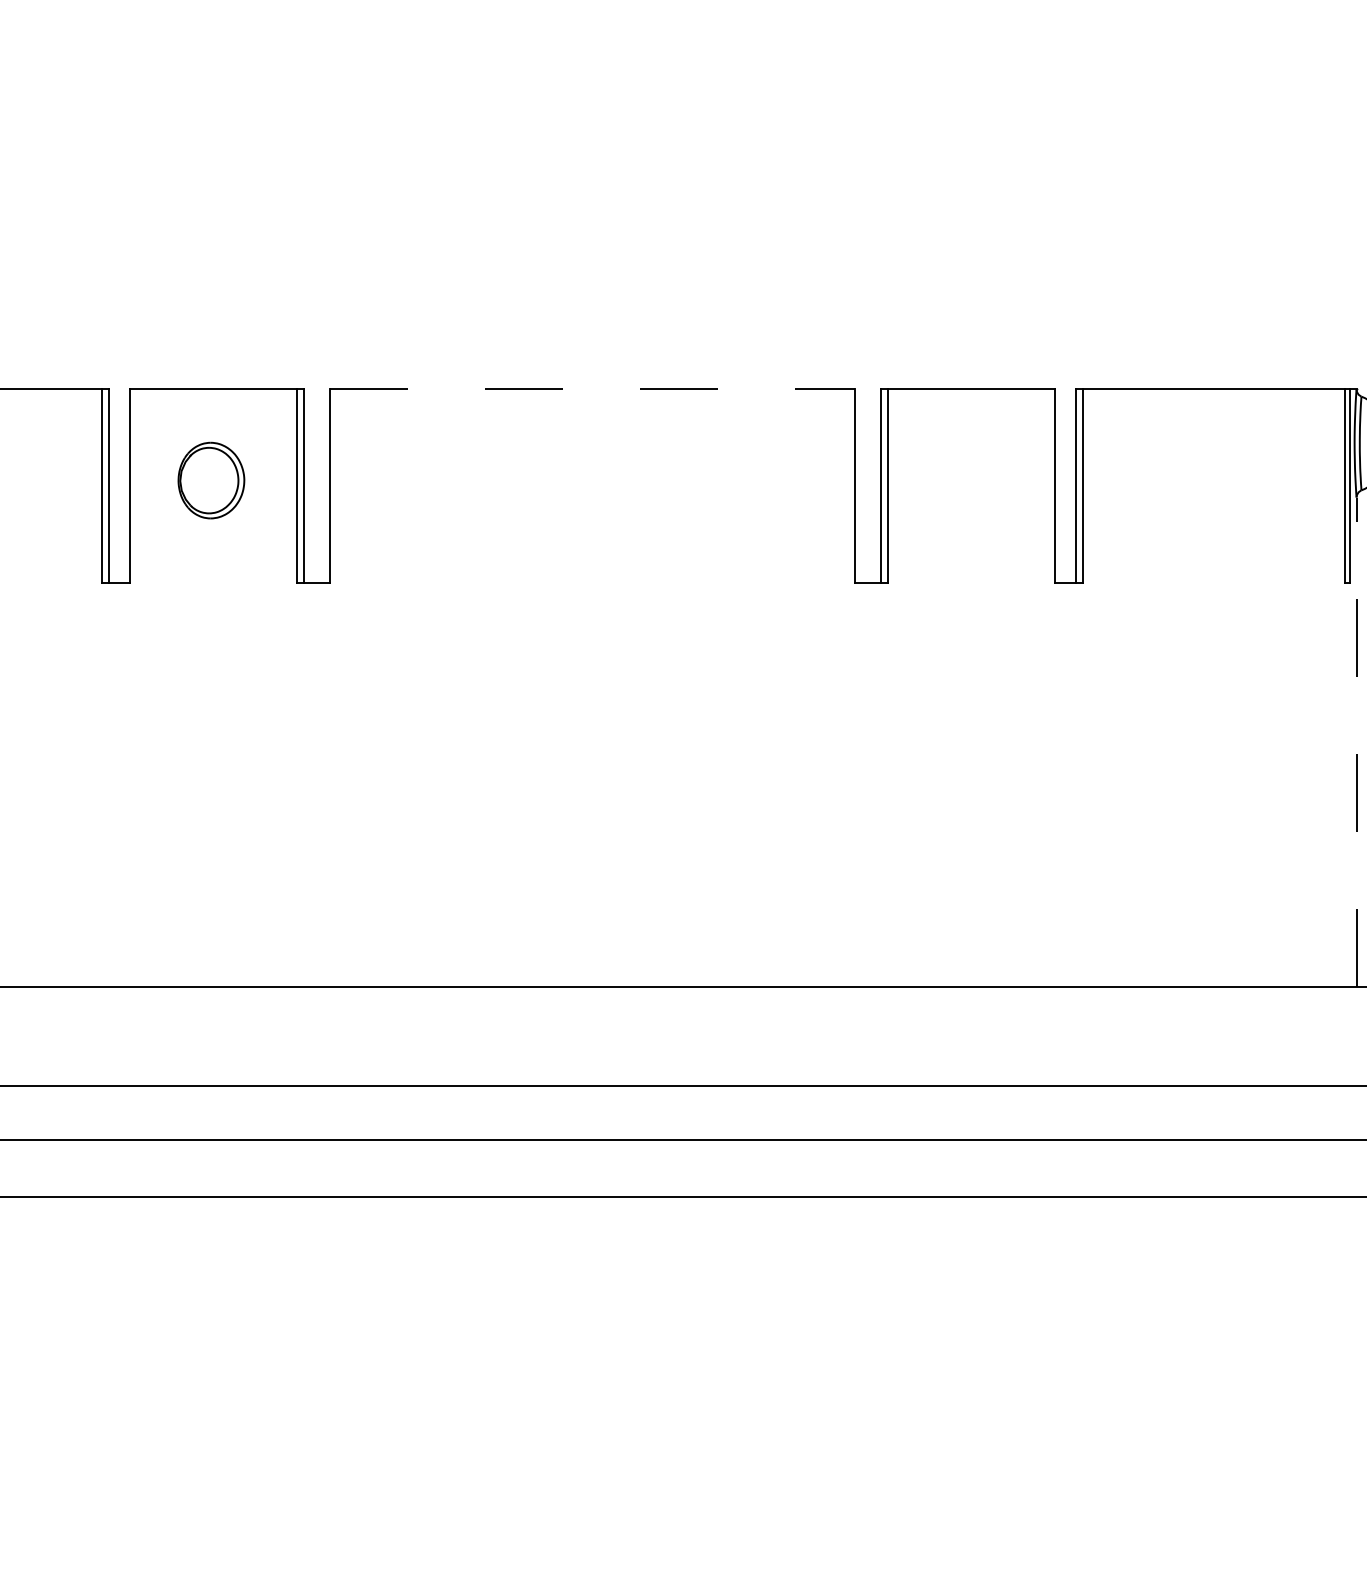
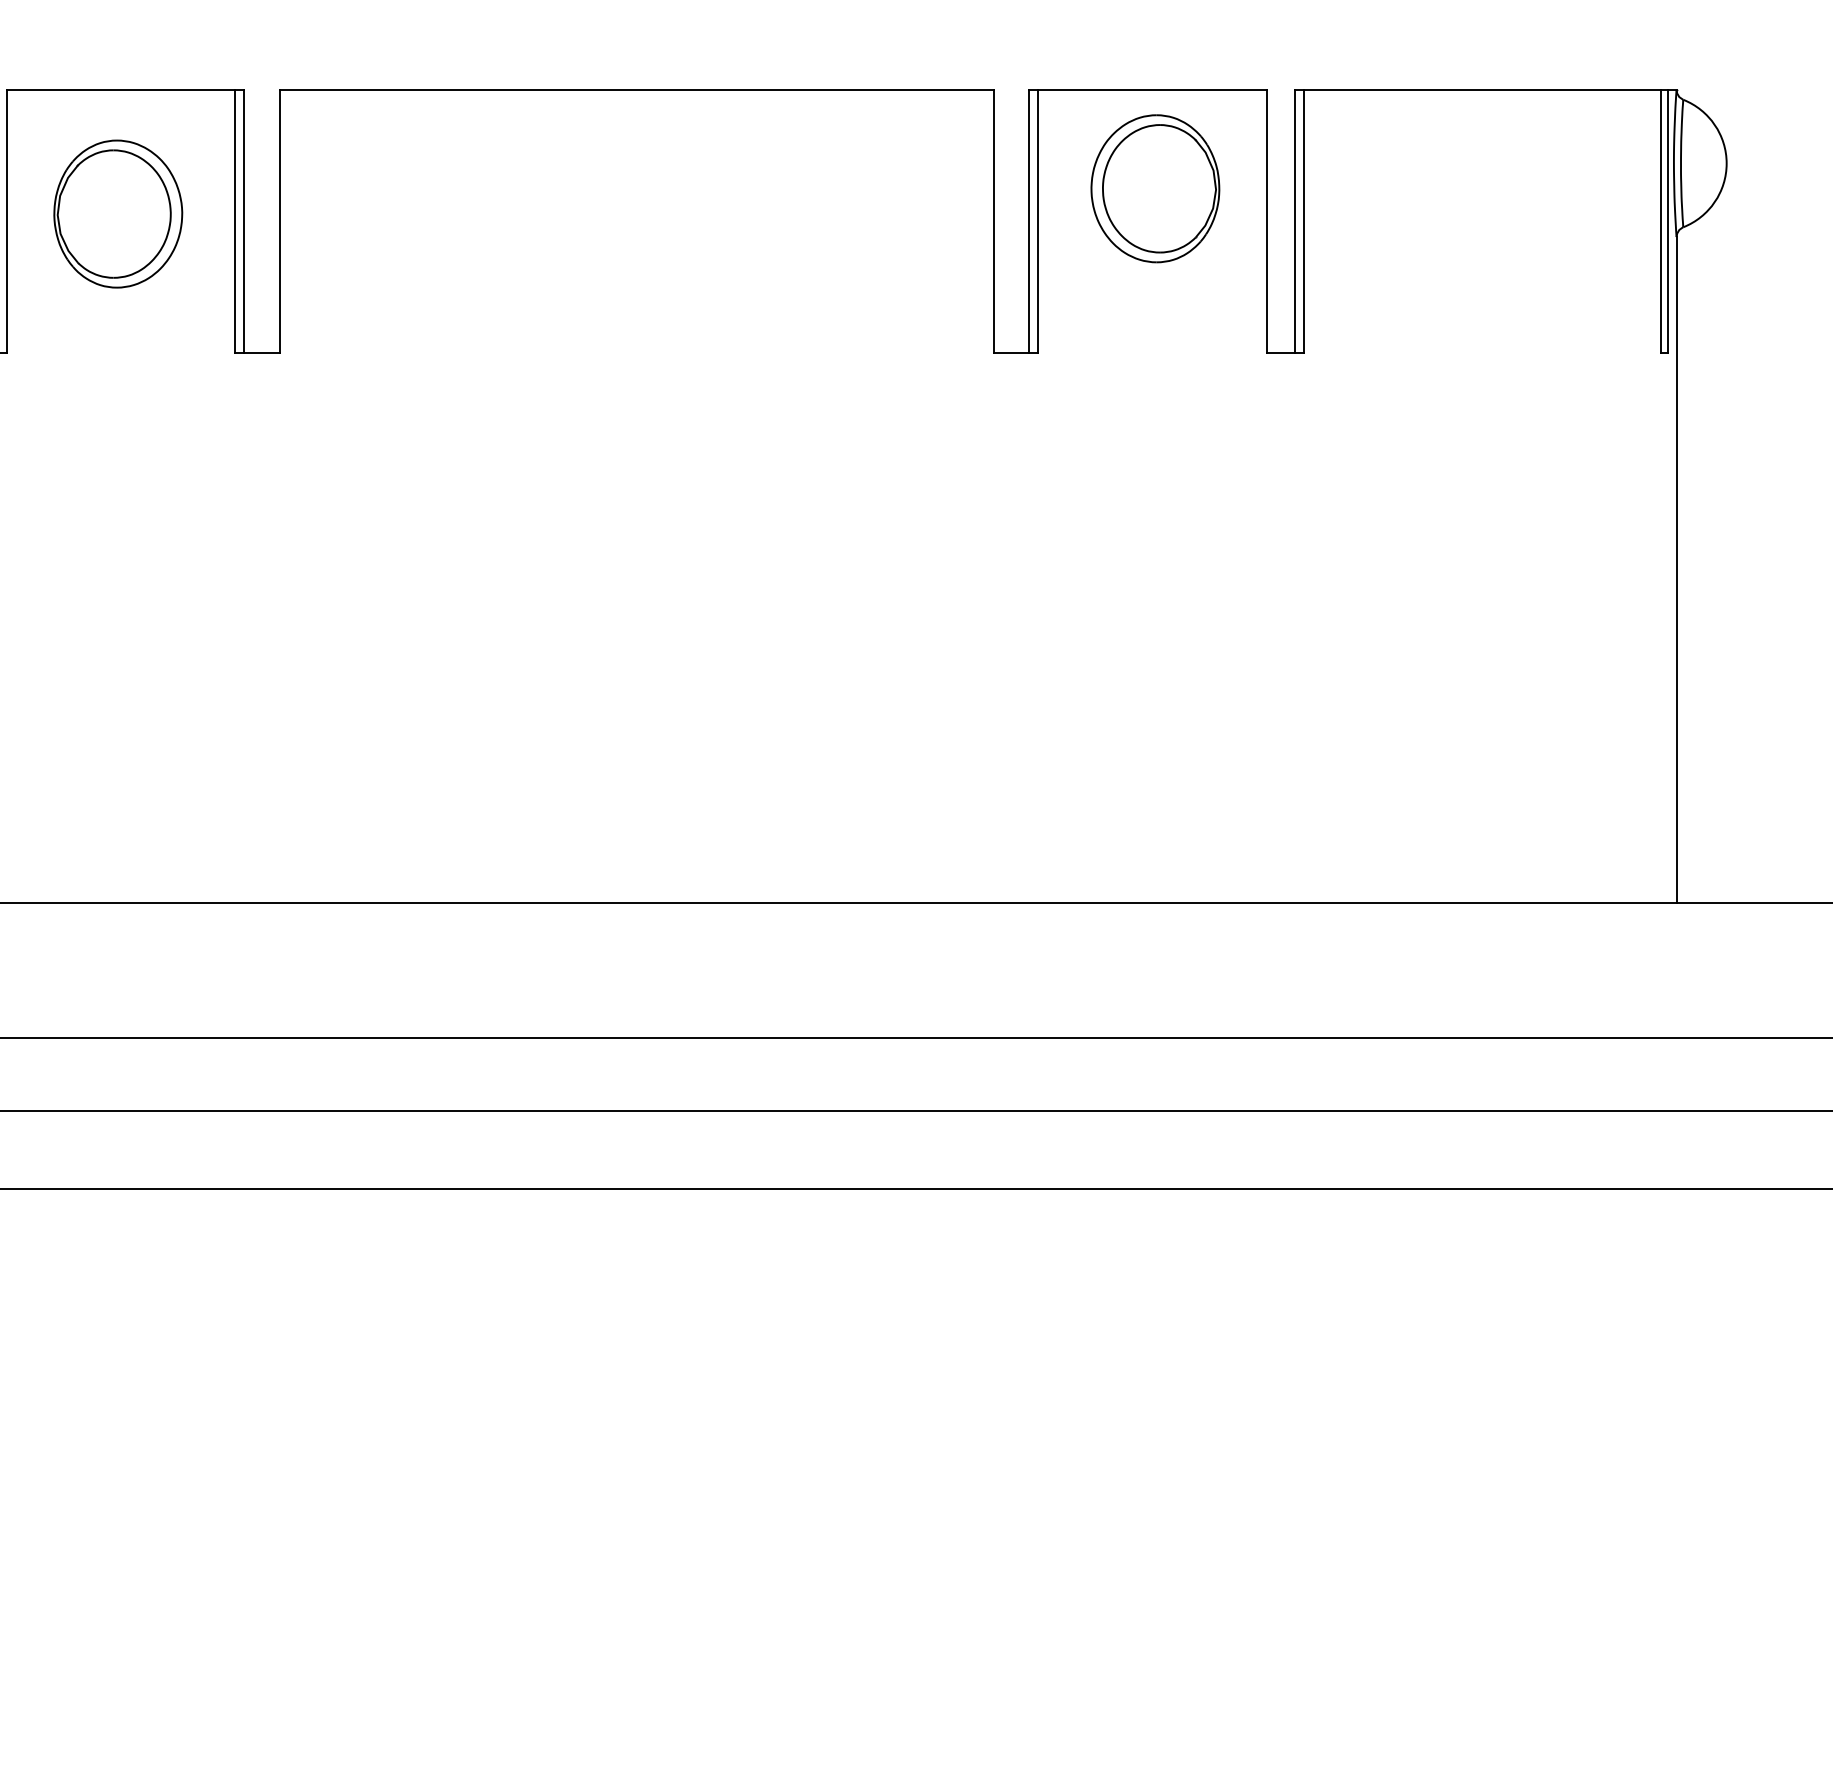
line: (592, 389) -> (636, 90), dashed -> solid
part: (973, 461) -> (1155, 188), added
part: (211, 480) -> (118, 213), size x1.43
line: (1356, 742) -> (1676, 570), dashed -> solid

